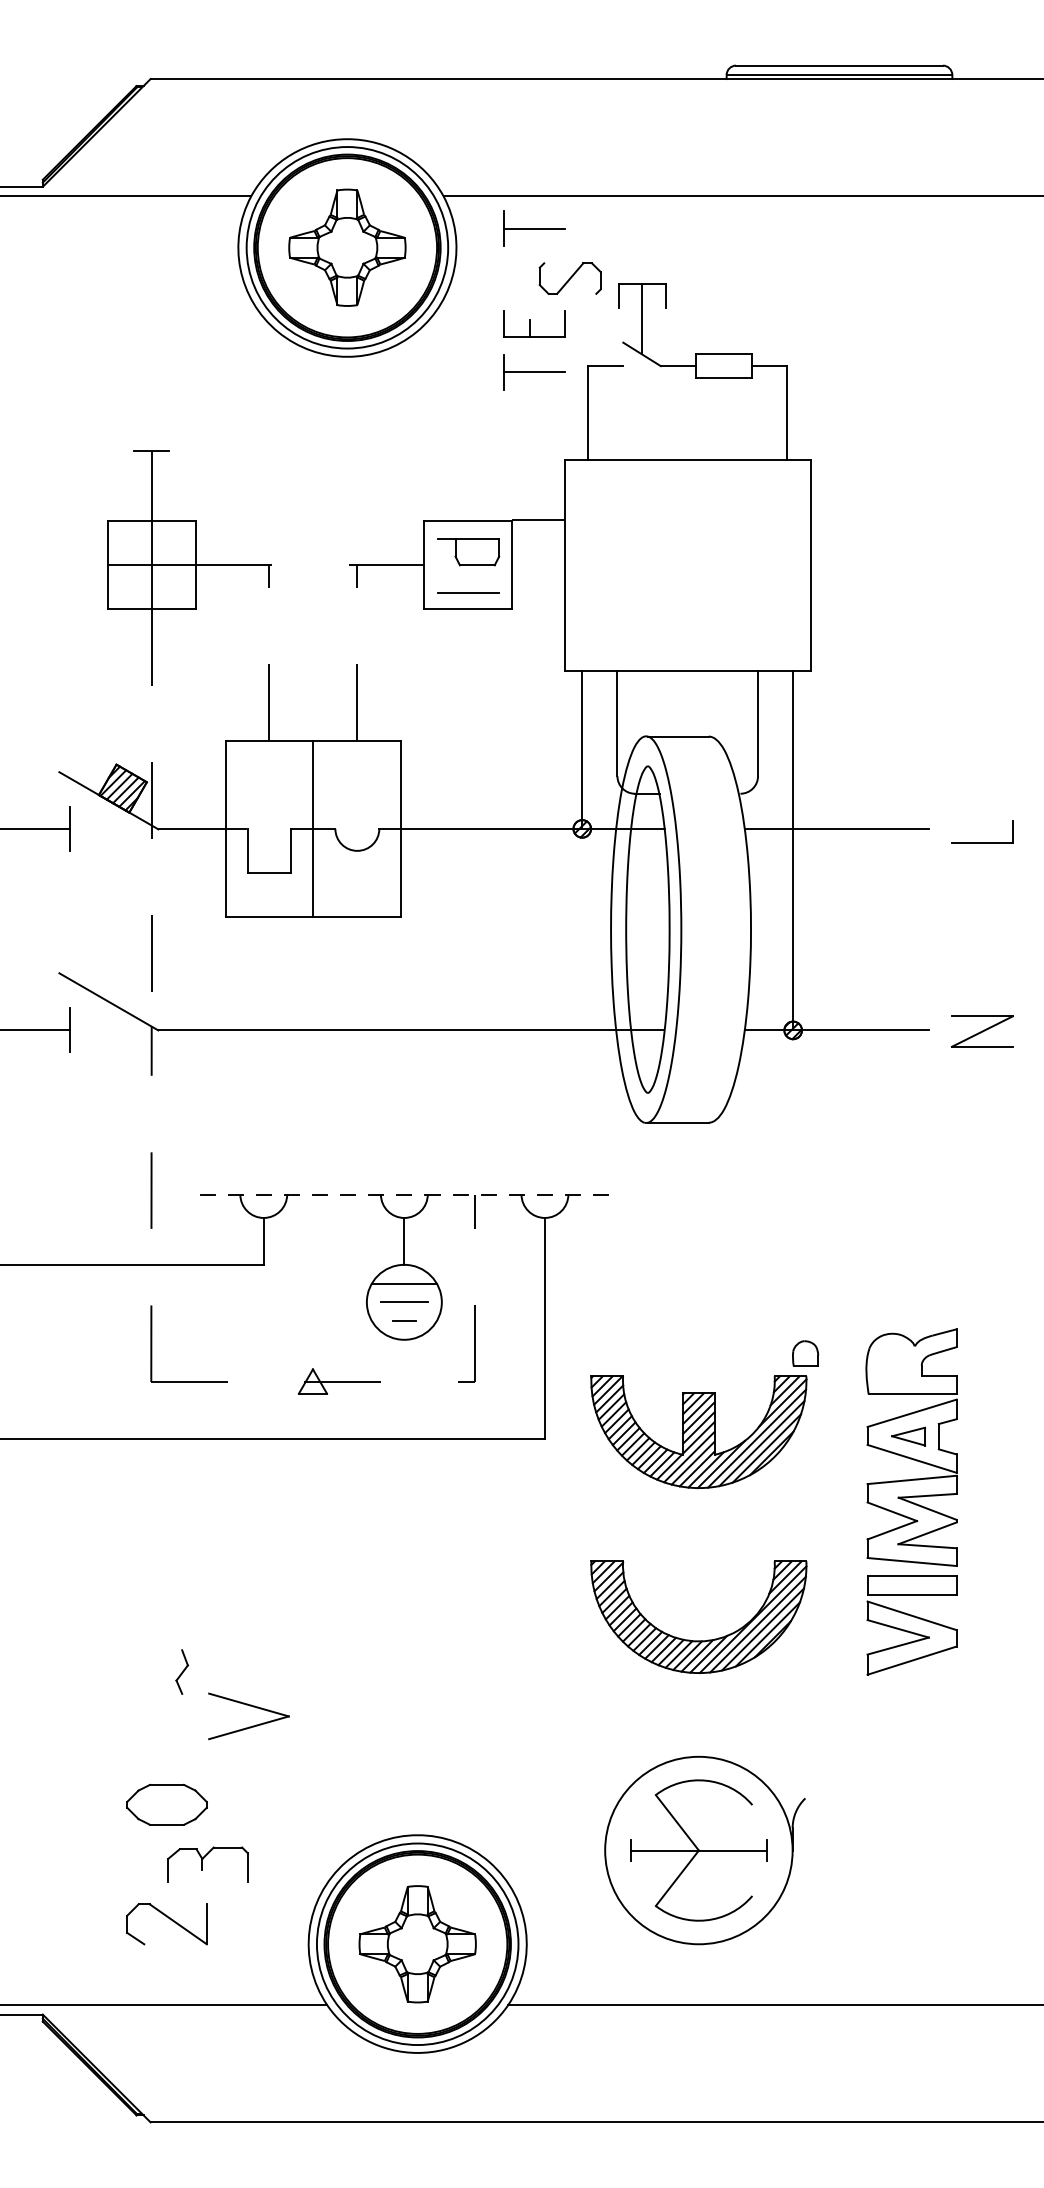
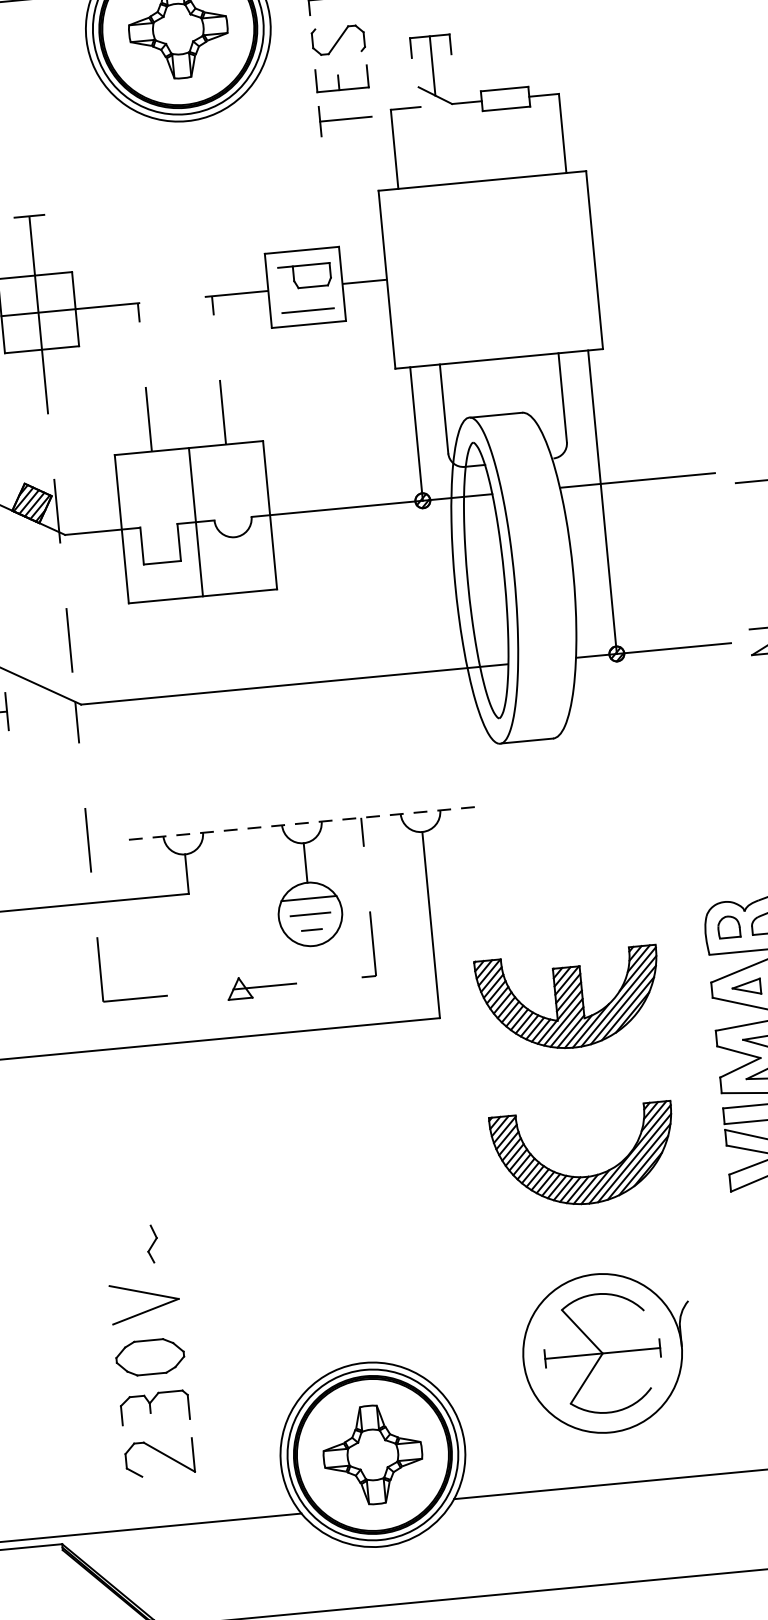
part: (569, 278) -> (337, 40), moved
line: (538, 520) -> (364, 282), moved
part: (805, 1353) -> (728, 926), moved
part: (252, 1725) -> (148, 1309), moved
part: (207, 1864) -> (154, 1407), moved

